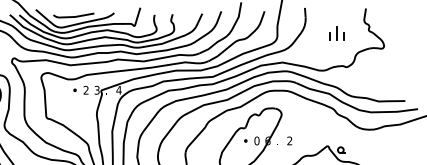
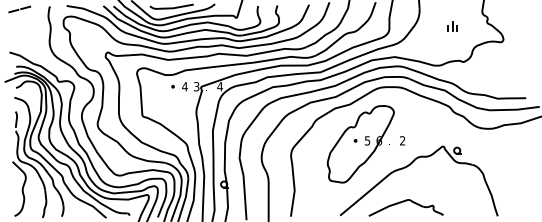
part: (336, 33) -> (452, 26), size x0.62
text: (85, 90) -> (184, 86), 2 -> 4
text: (256, 140) -> (367, 140), 0 -> 5

